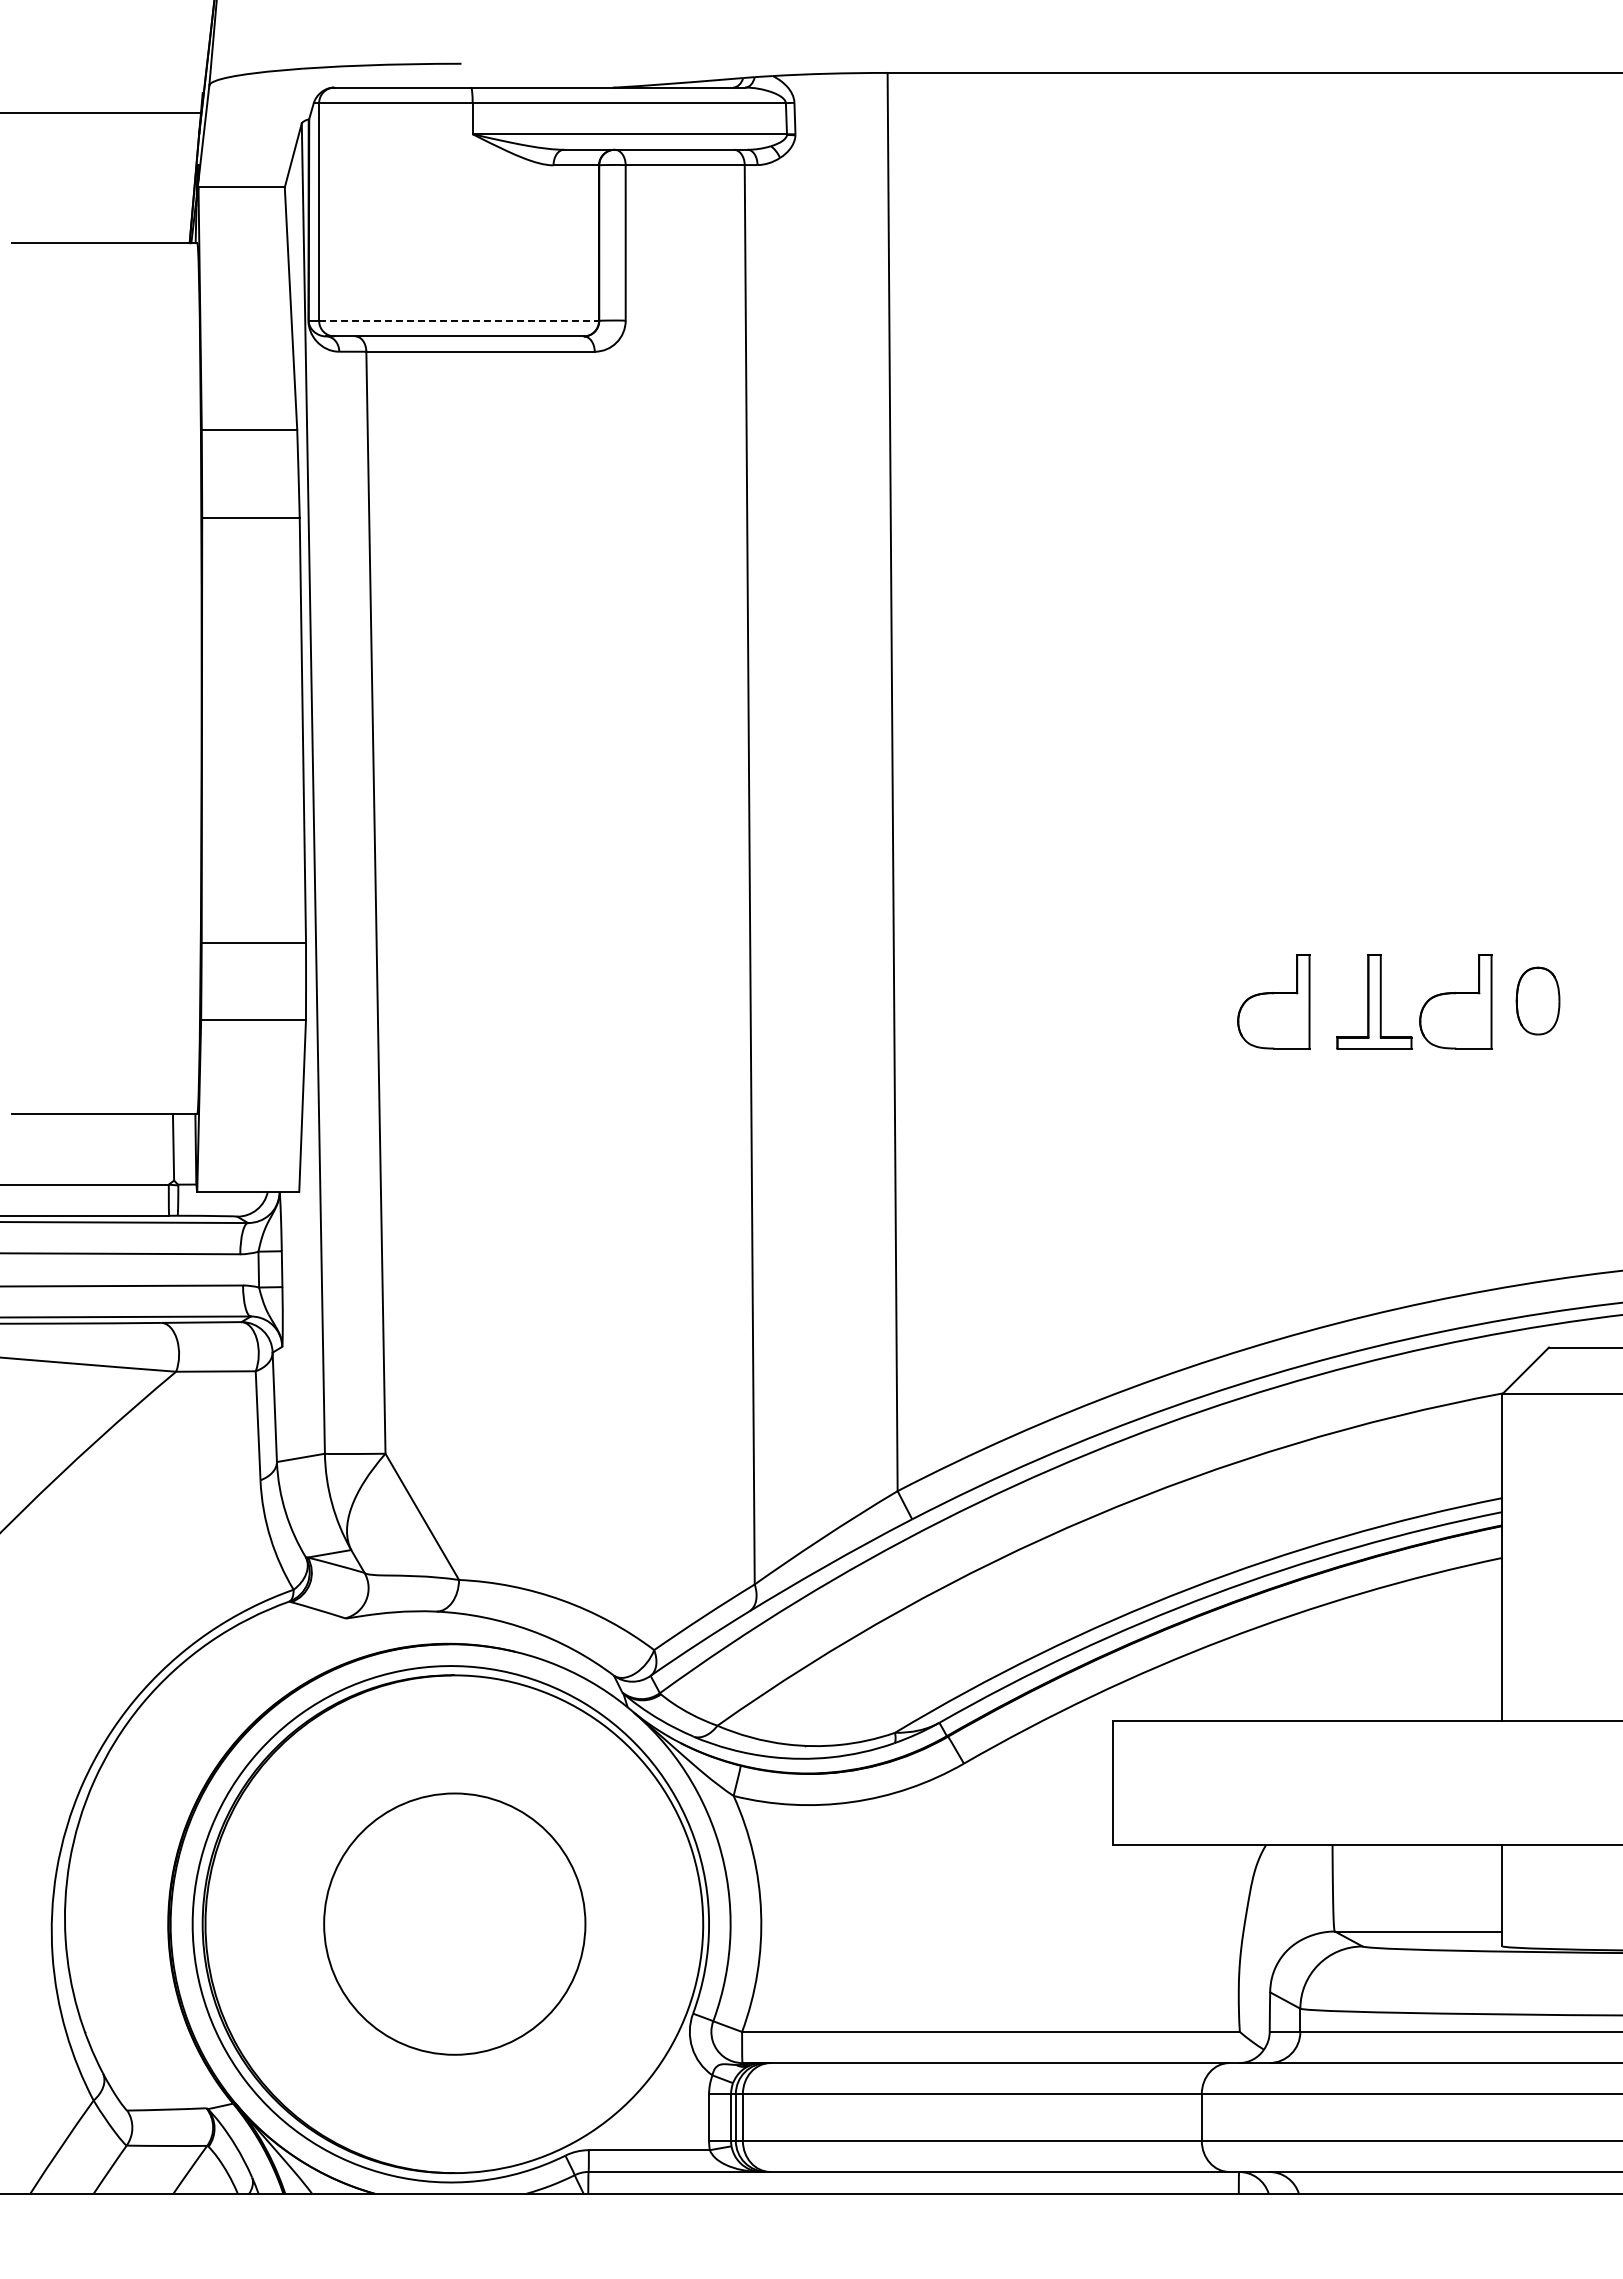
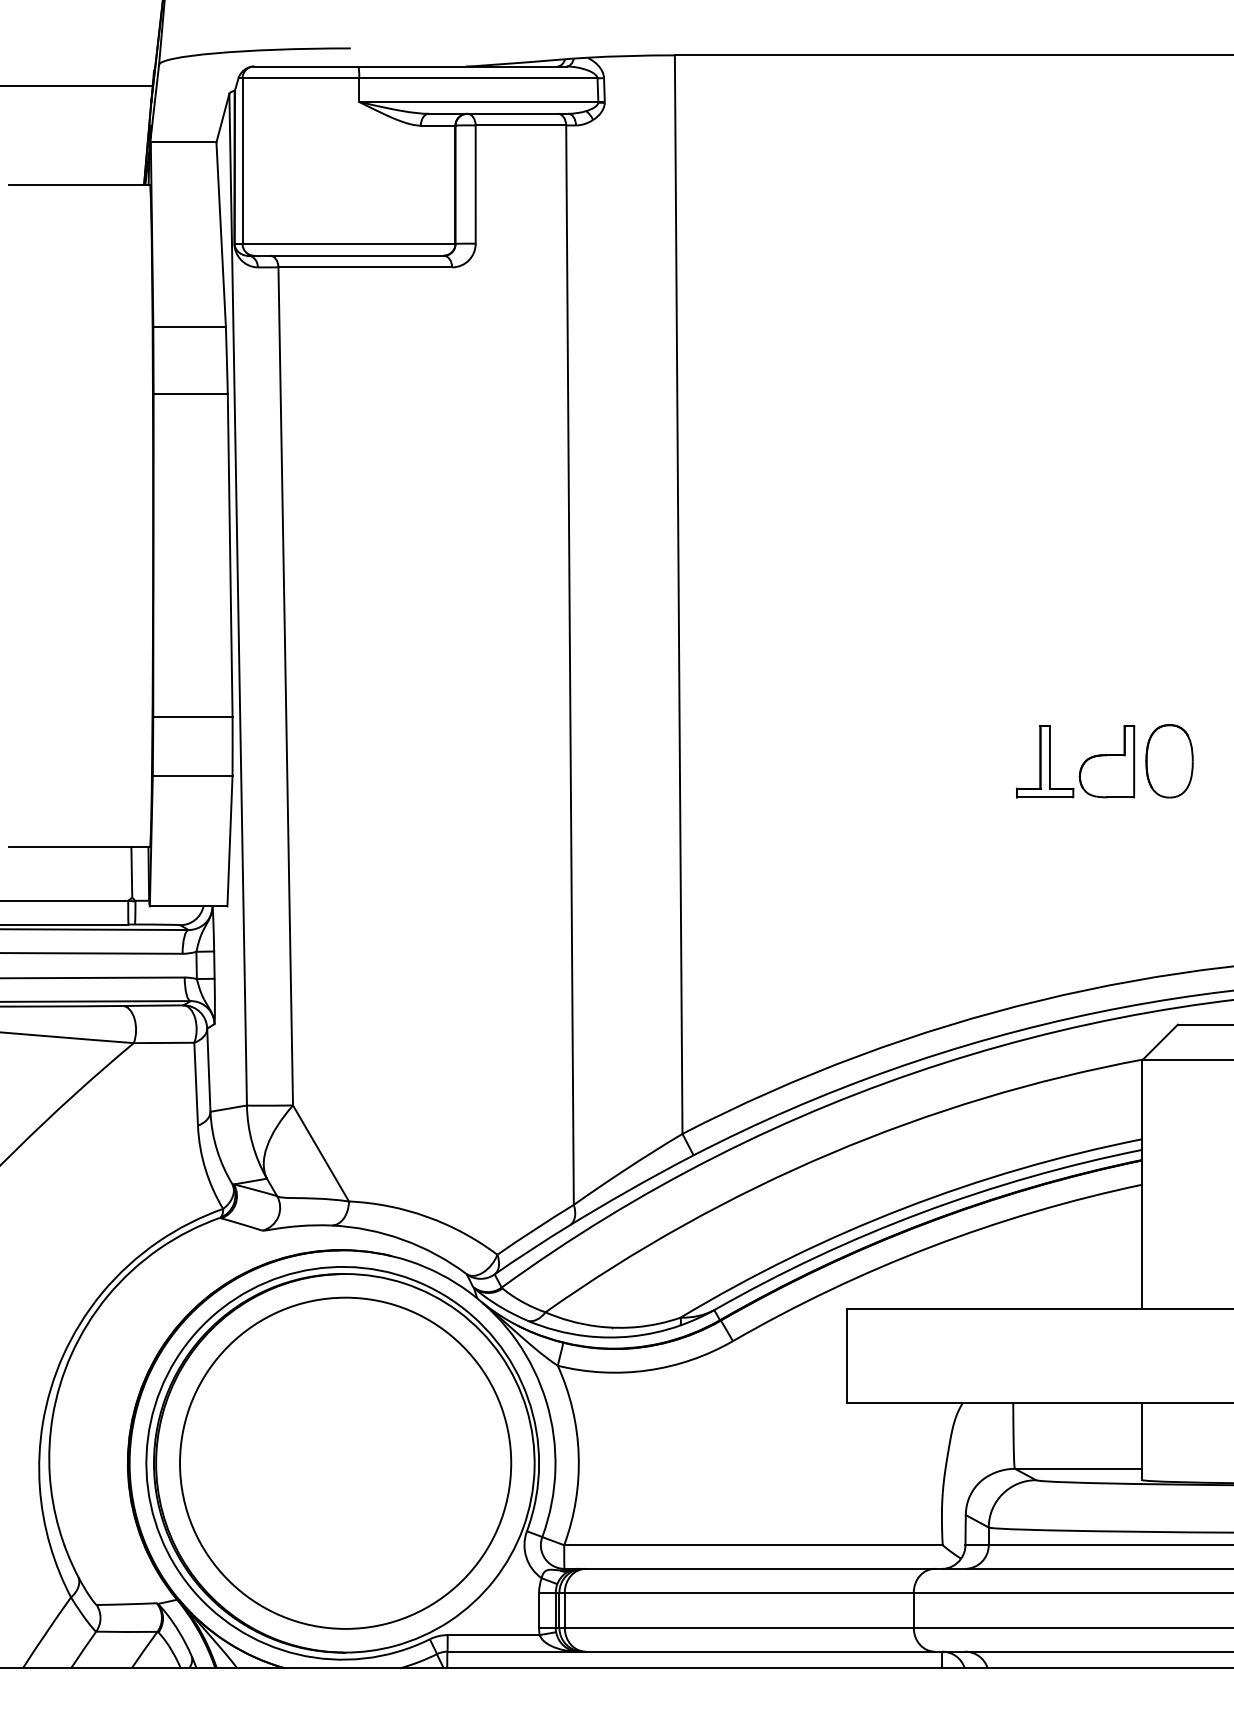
line: (459, 320) -> (349, 243), dashed -> solid
part: (1537, 1000) -> (1169, 760), size x1.43
part: (1273, 1001) -> (968, 761), removed
part: (454, 1923) -> (345, 1462), size x1.67

